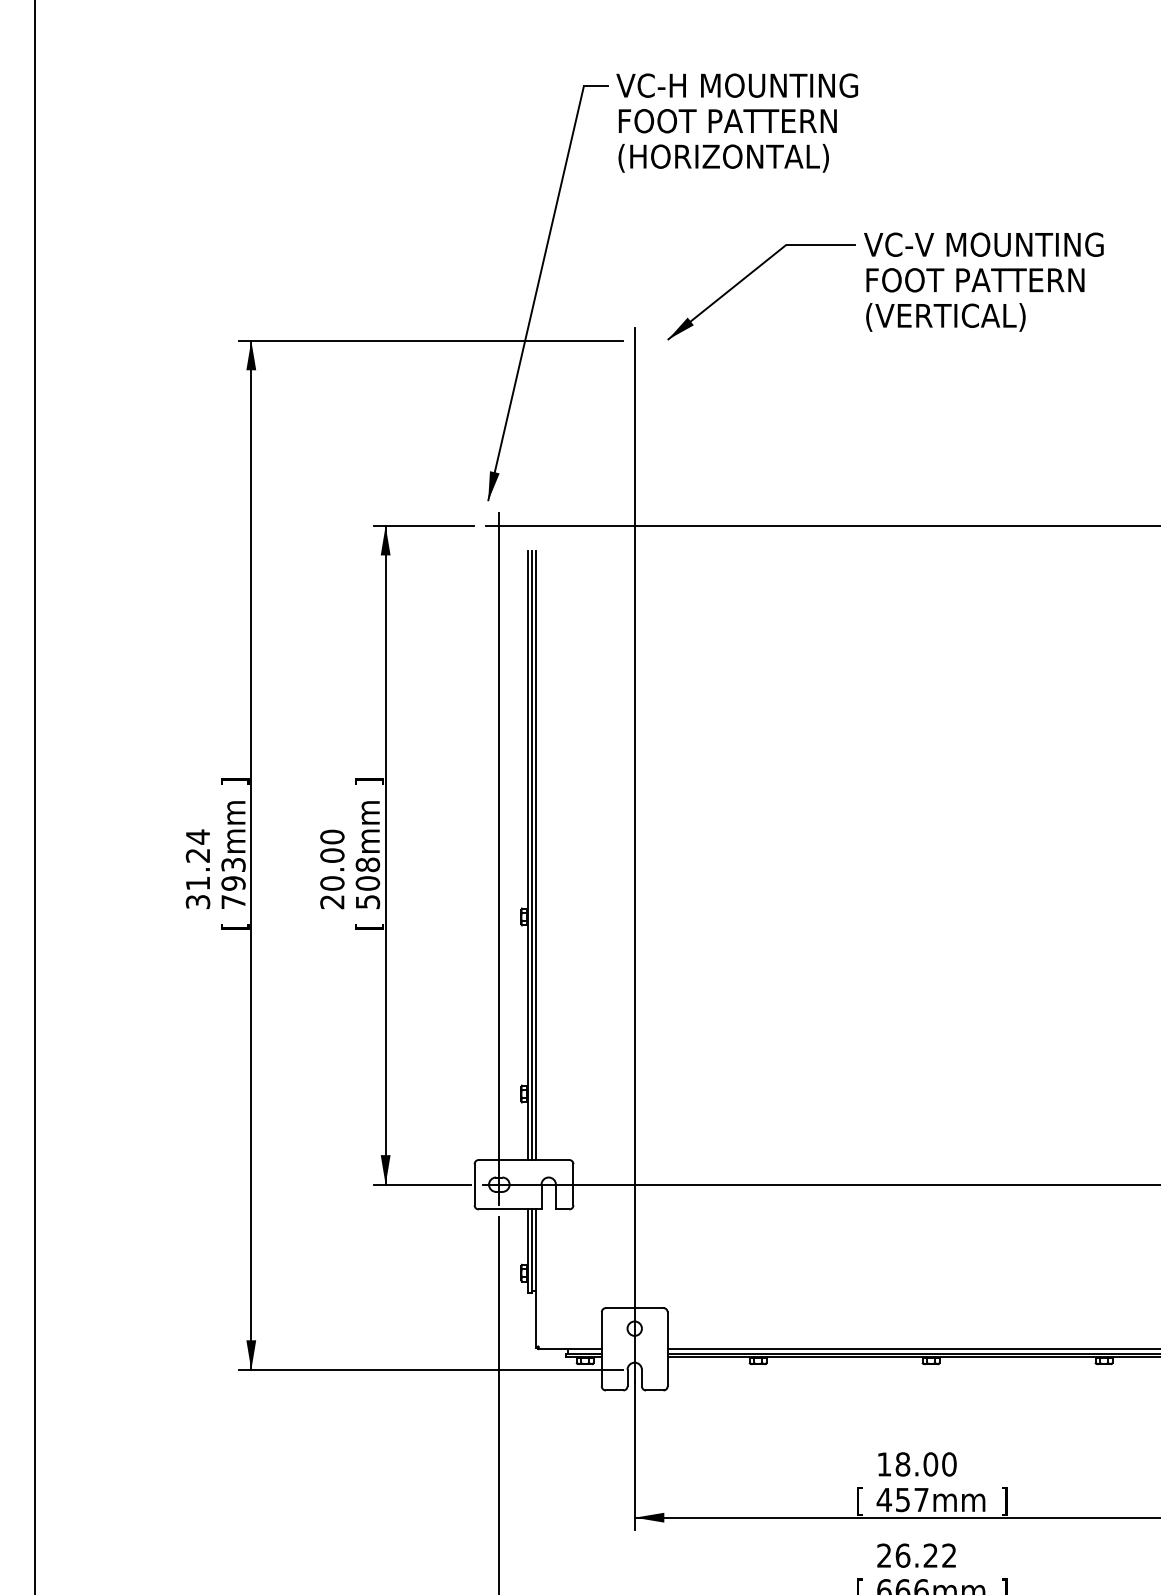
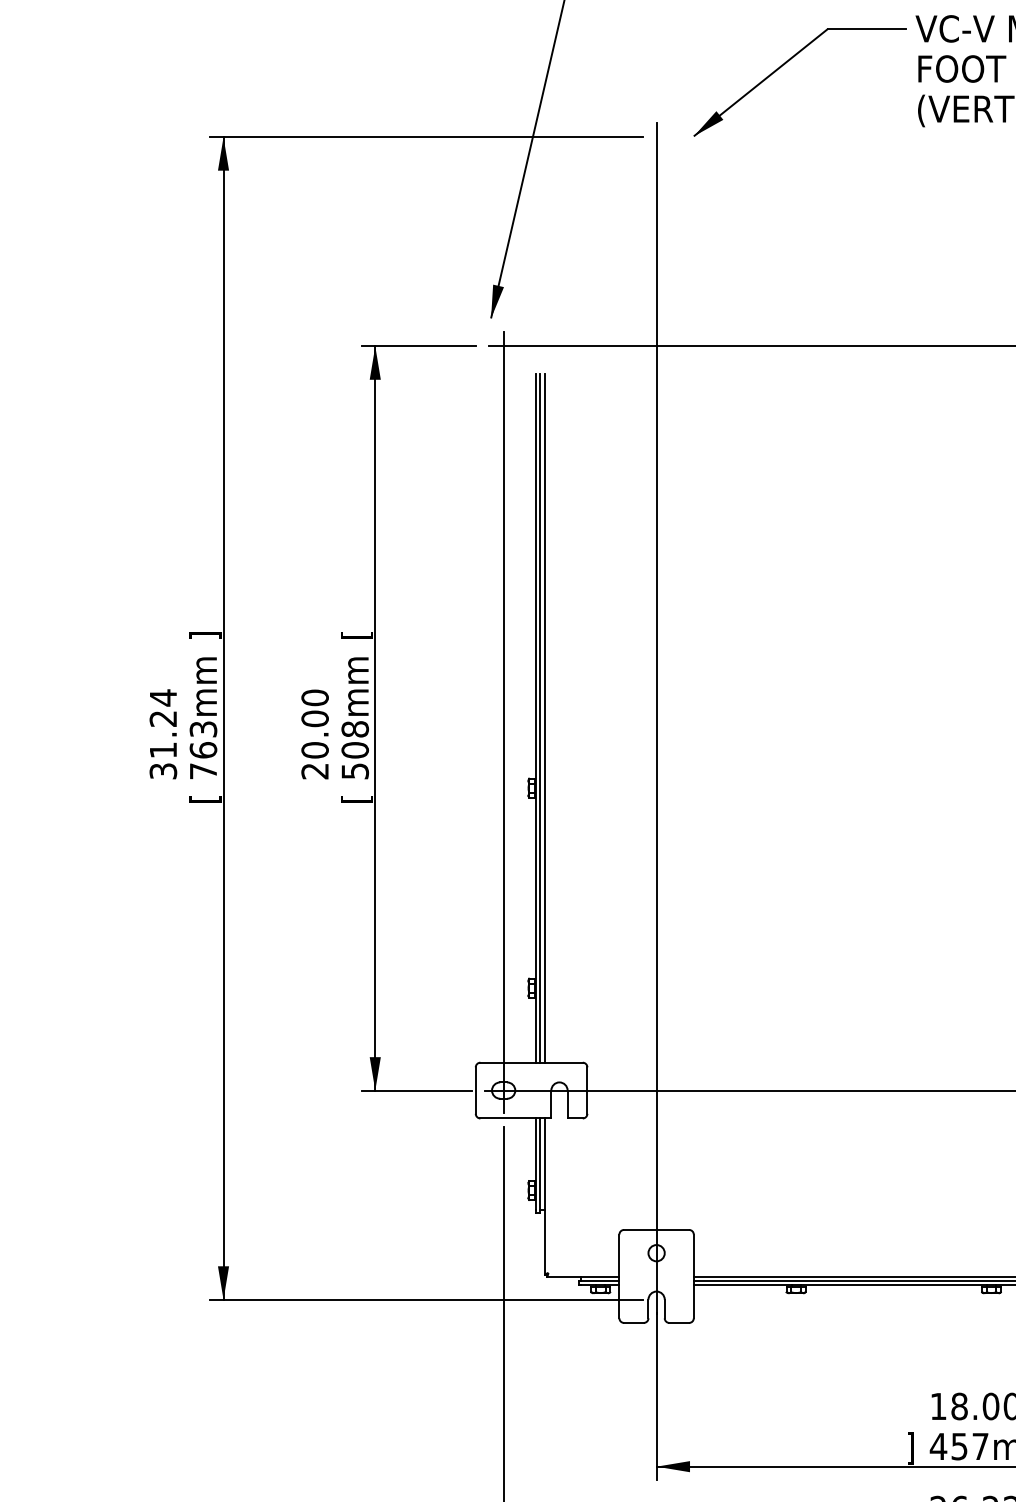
text: (369, 781) -> (357, 635), ] -> [
text: (233, 883) -> (203, 750), 793mm -> 763mm
text: (859, 1501) -> (910, 1448), [ -> ]

